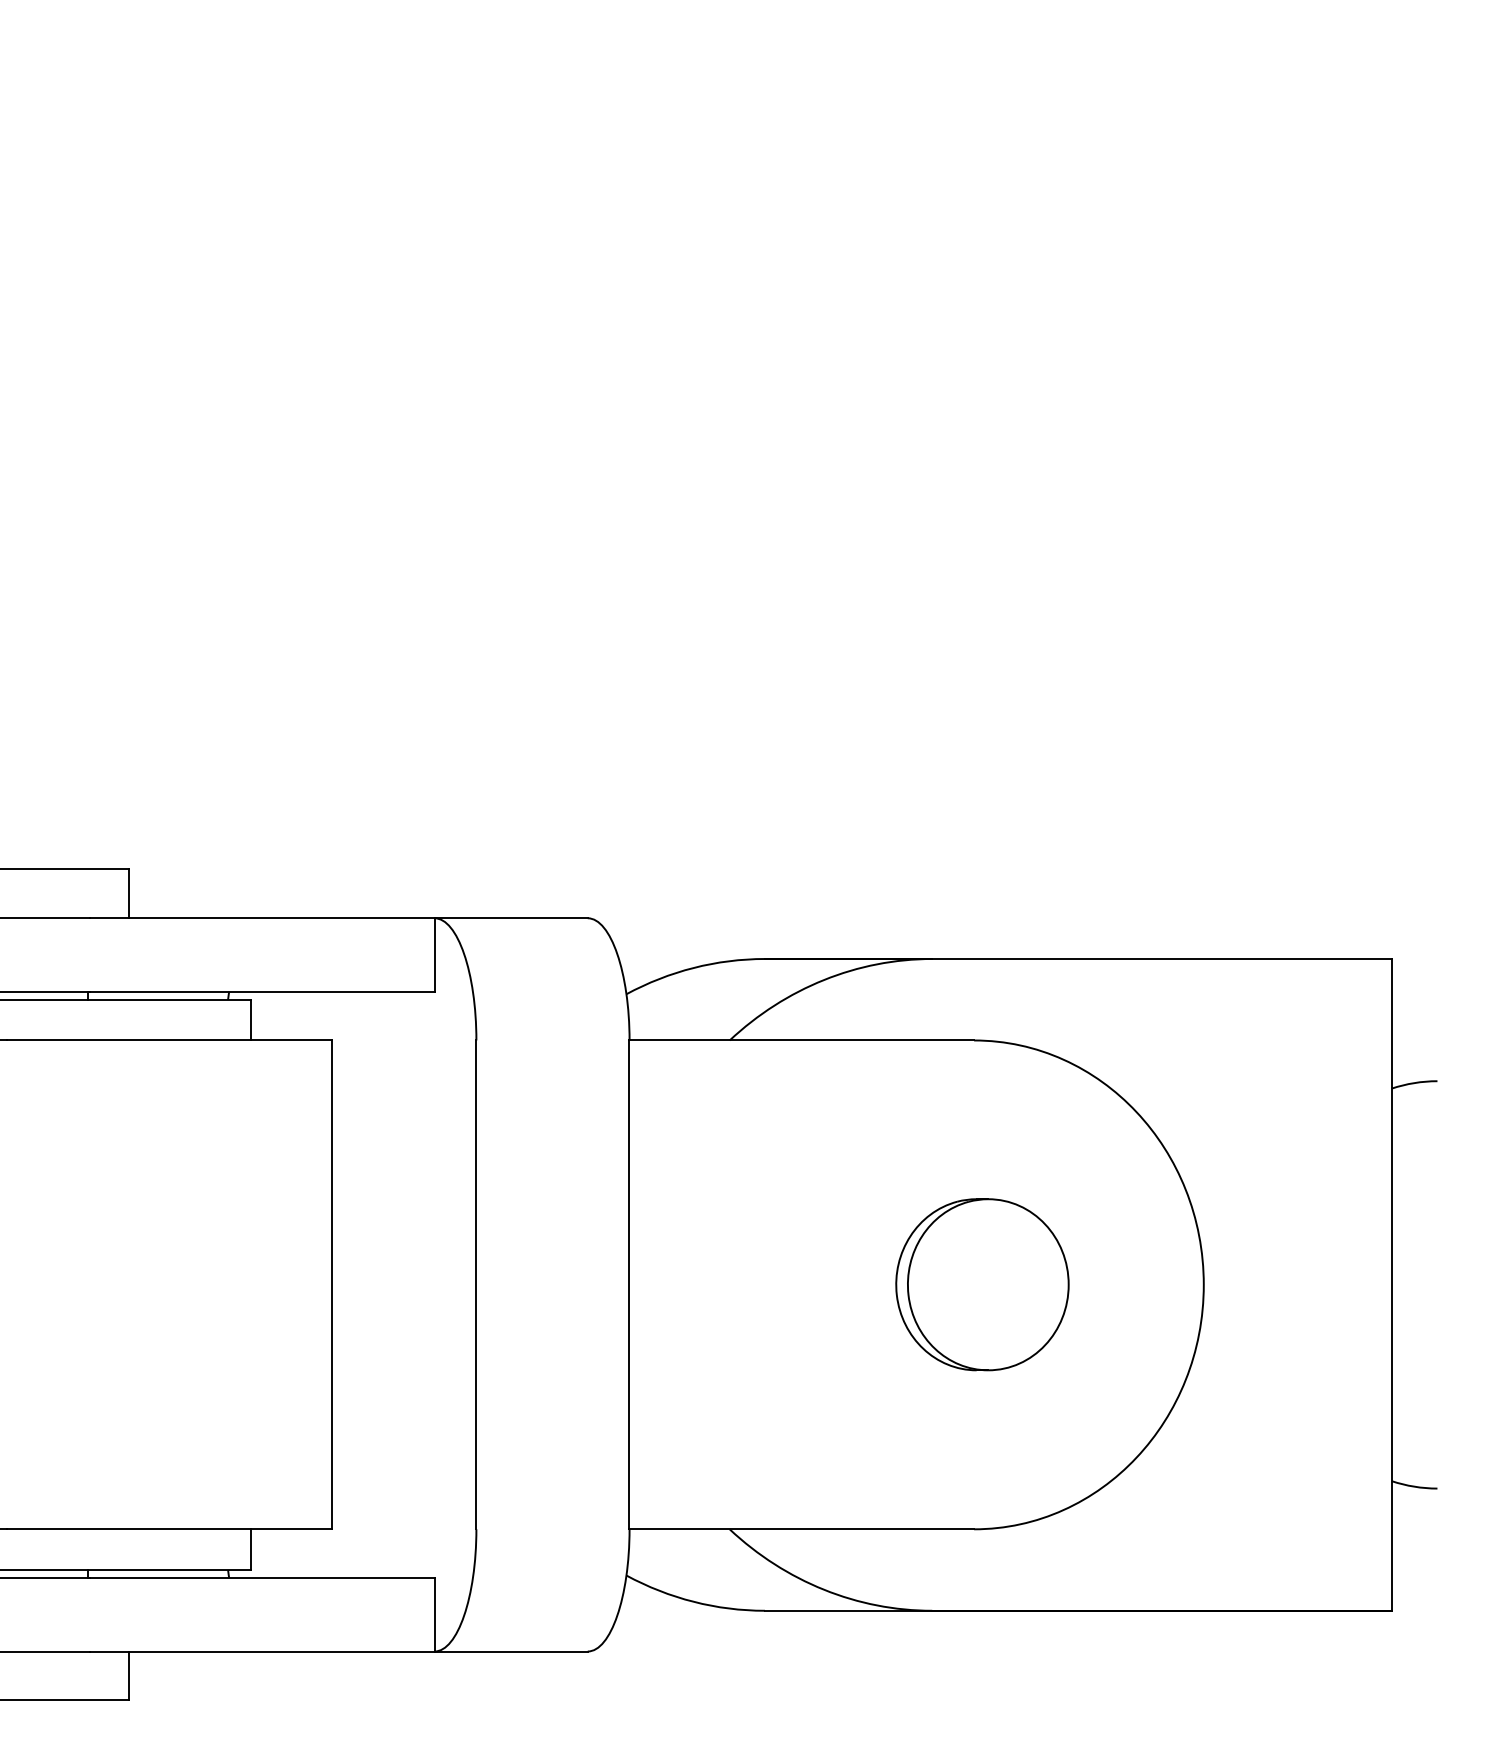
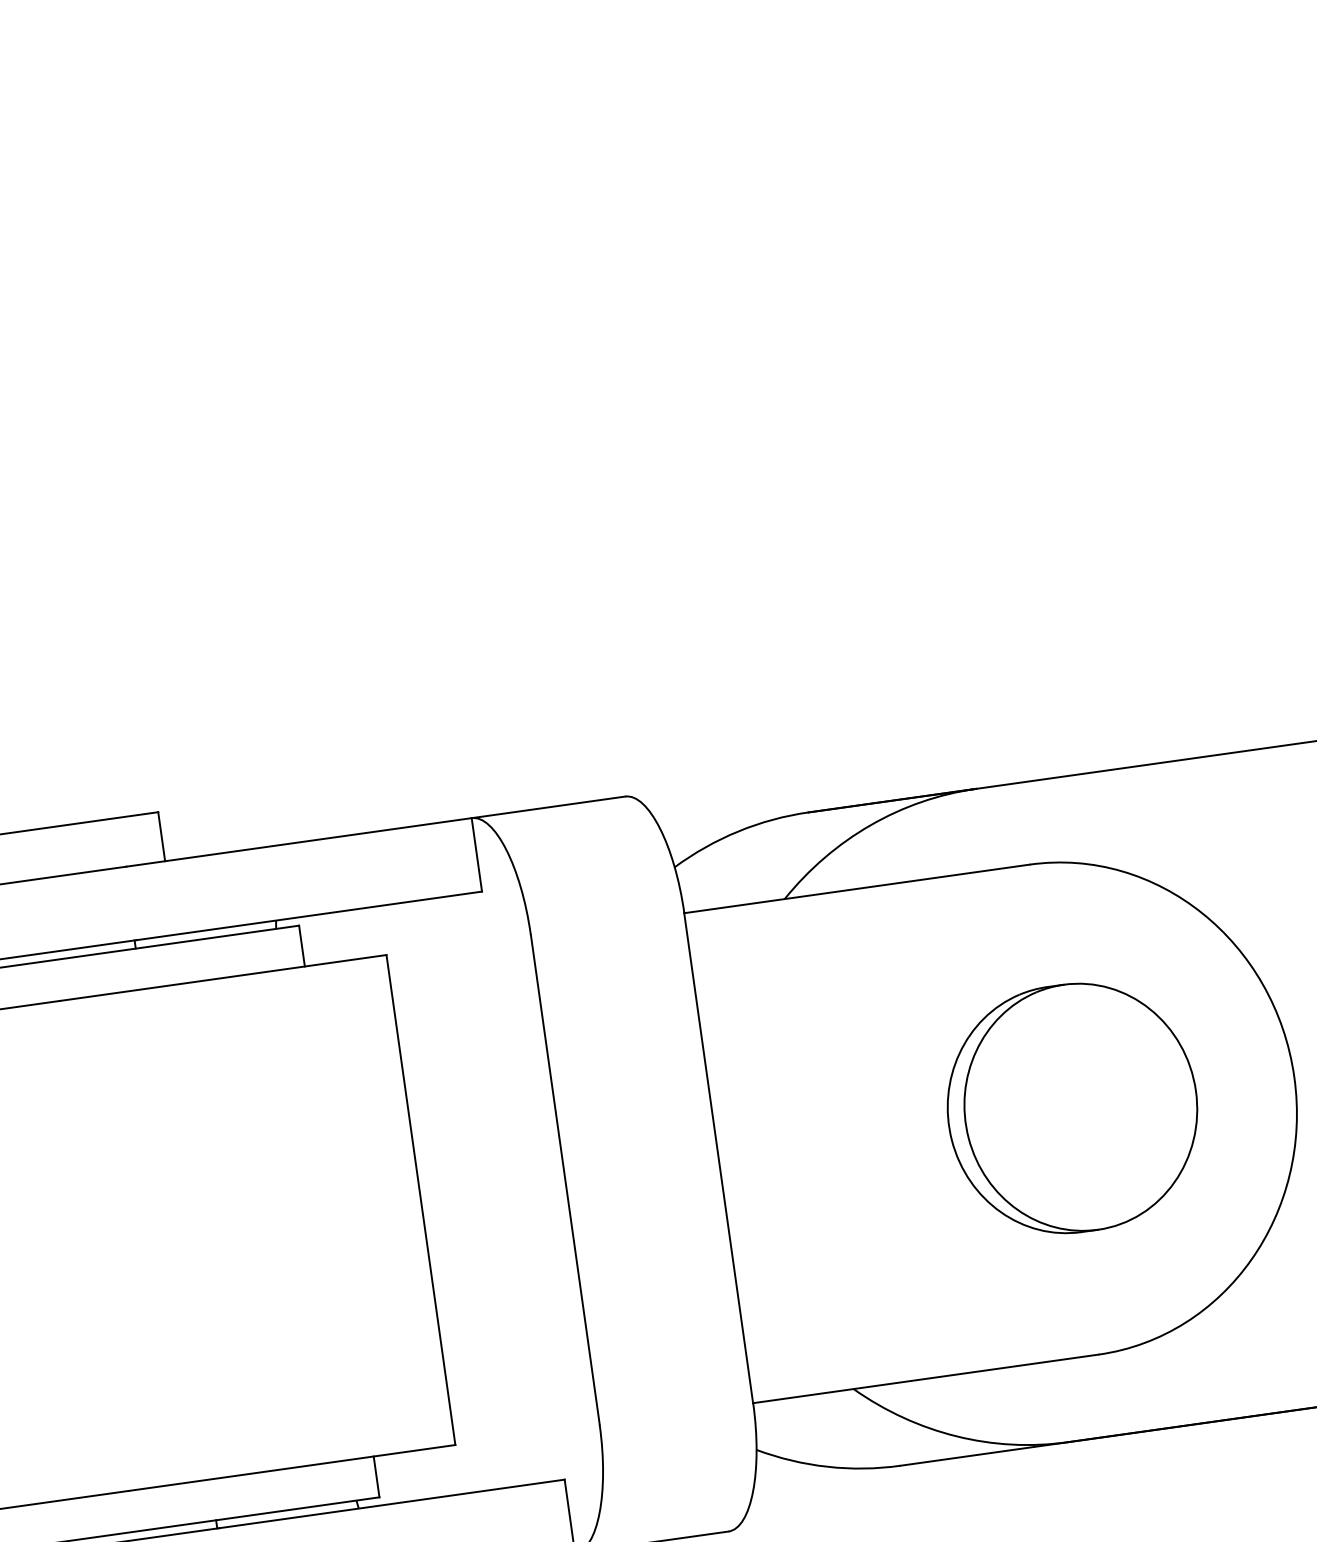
part: (982, 1284) -> (1072, 1108), size x1.43

